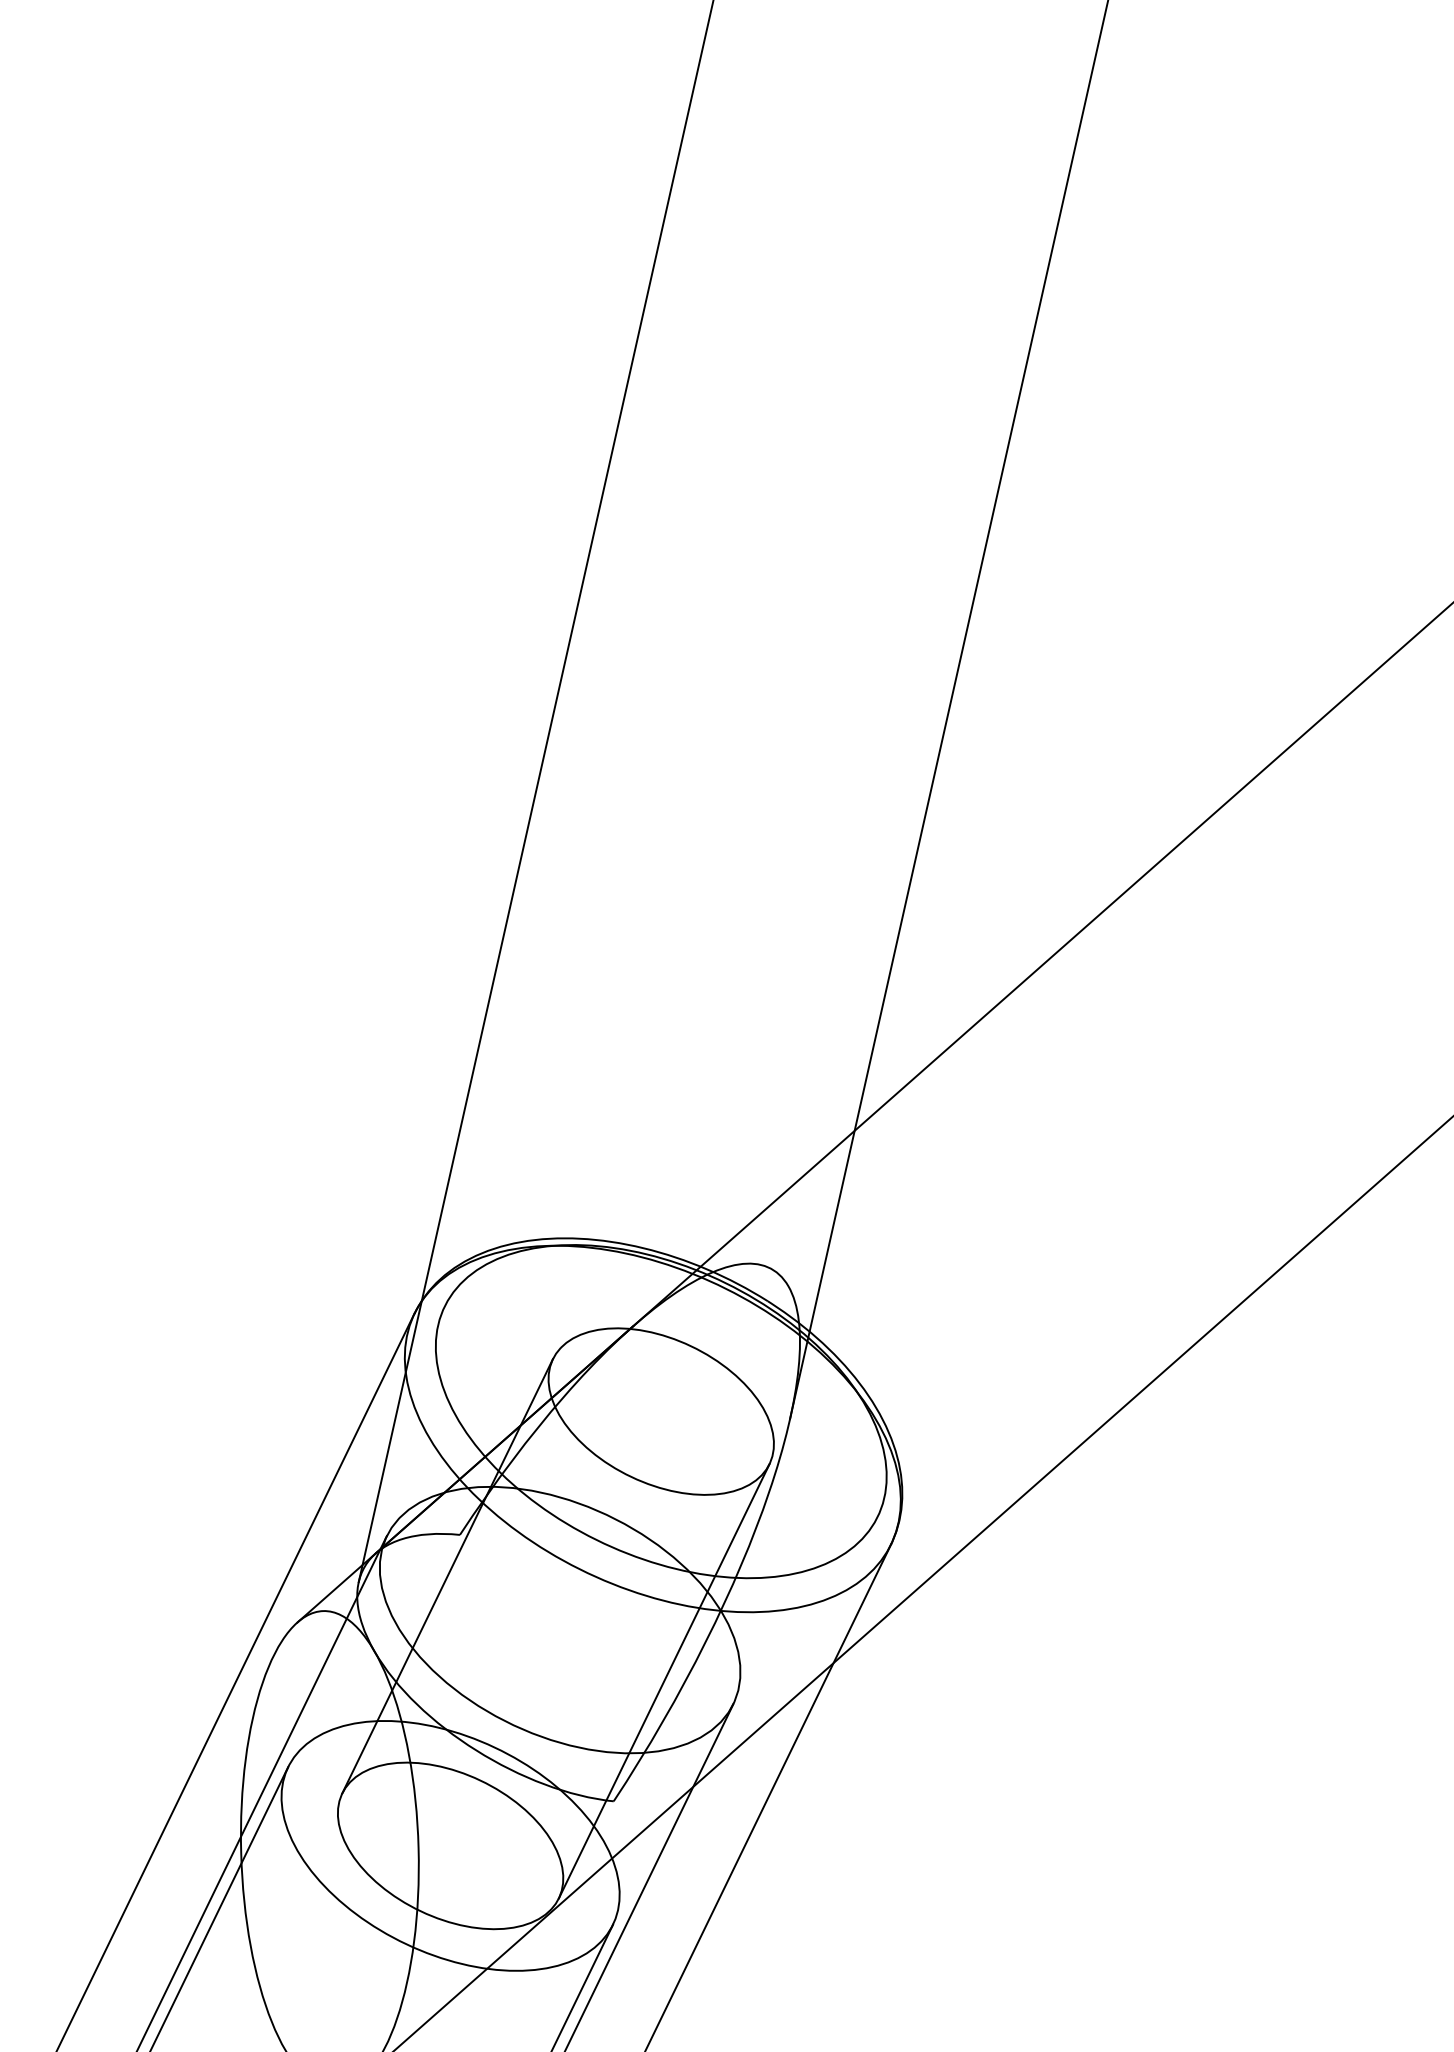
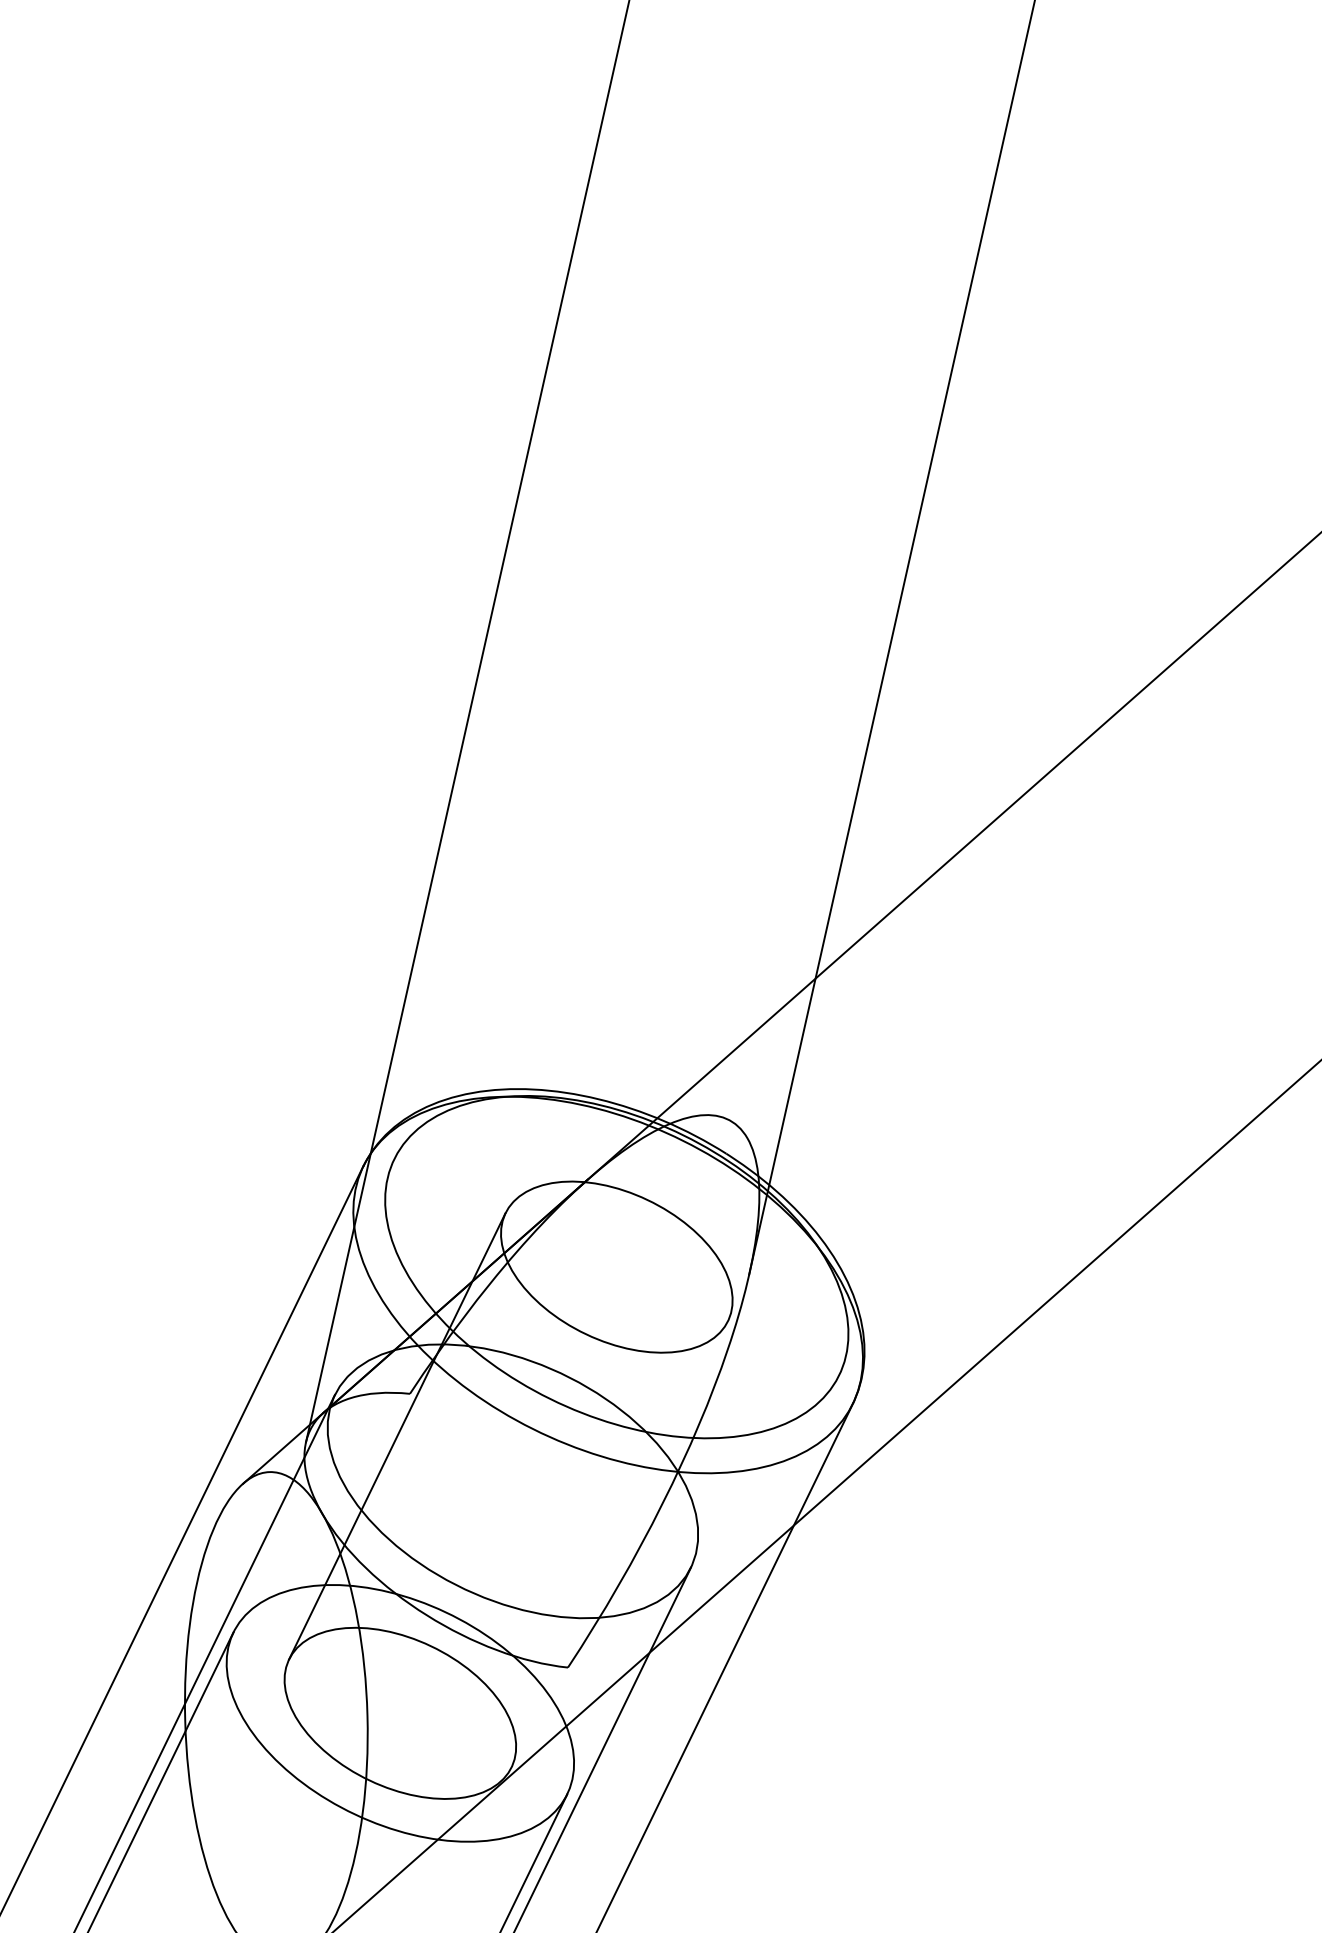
line: (663, 1681) -> (619, 1544), removed

